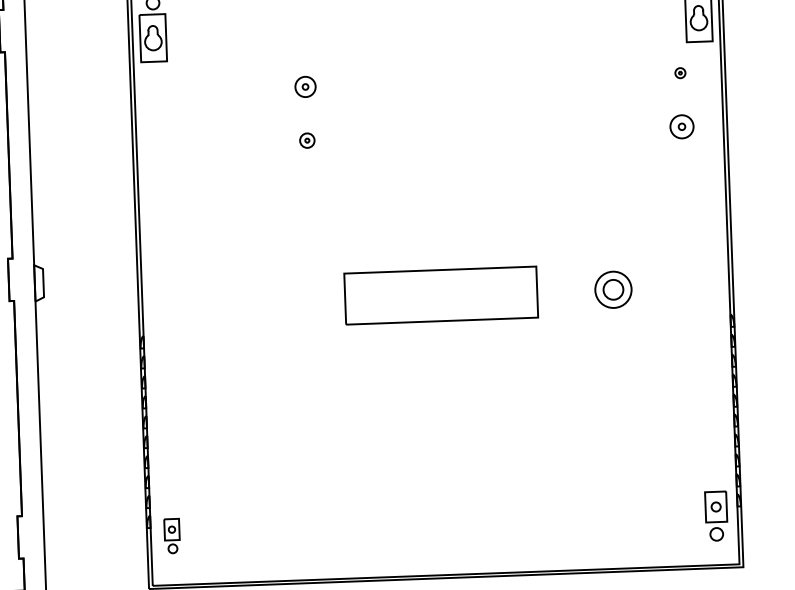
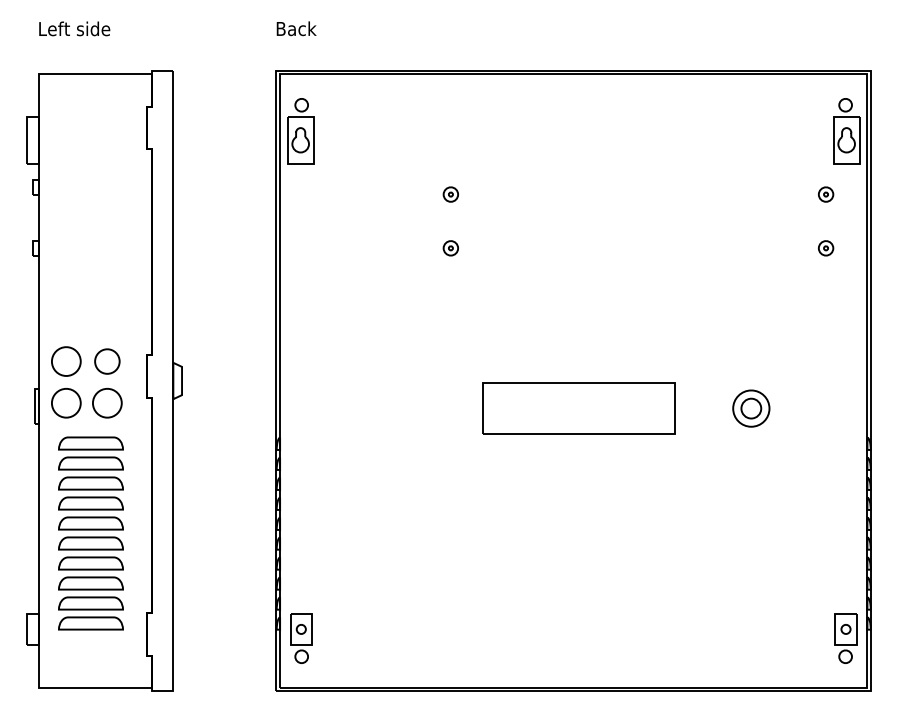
part: (680, 73) -> (826, 194), size x1.43
part: (304, 86) -> (450, 194), size x0.71
part: (682, 127) -> (826, 248), size x0.62
part: (172, 536) -> (301, 638), size x1.43

